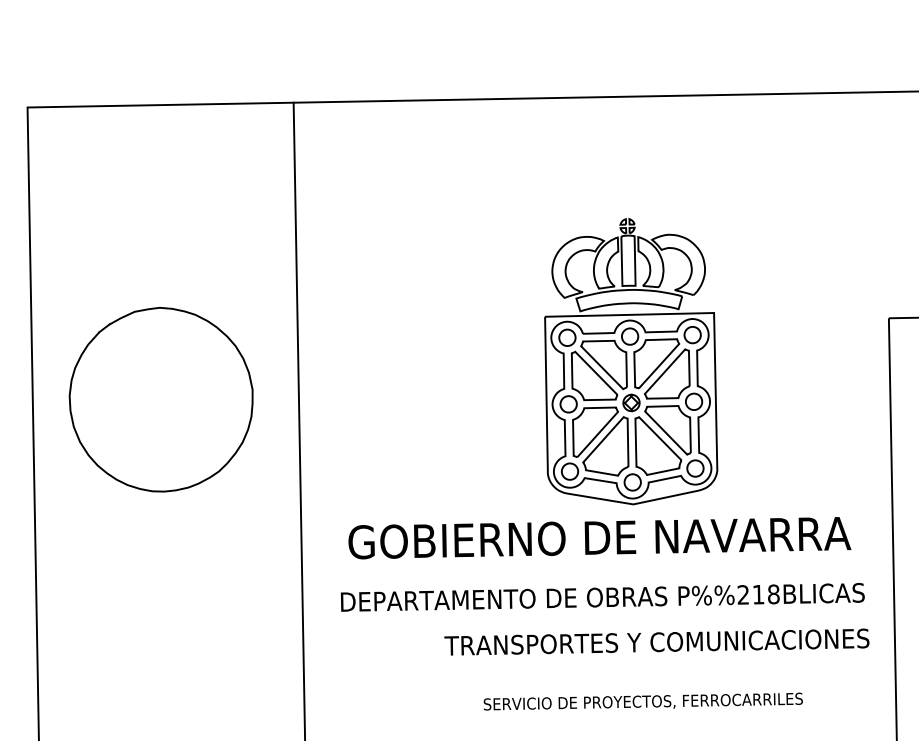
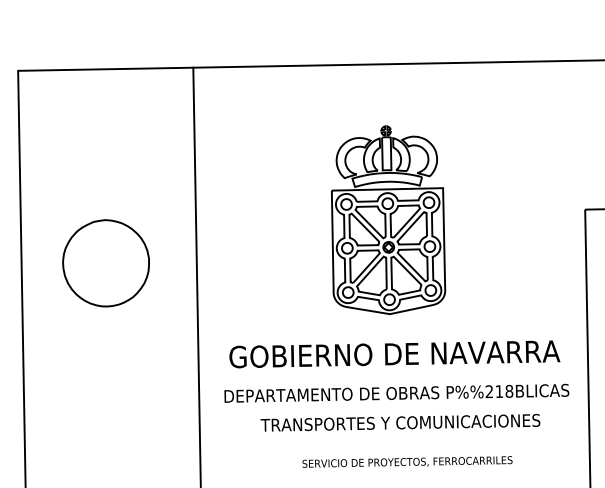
part: (631, 360) -> (388, 219), moved
part: (160, 400) -> (105, 263), size x0.71
text: (656, 641) -> (400, 422), moved
text: (643, 700) -> (407, 461), moved

